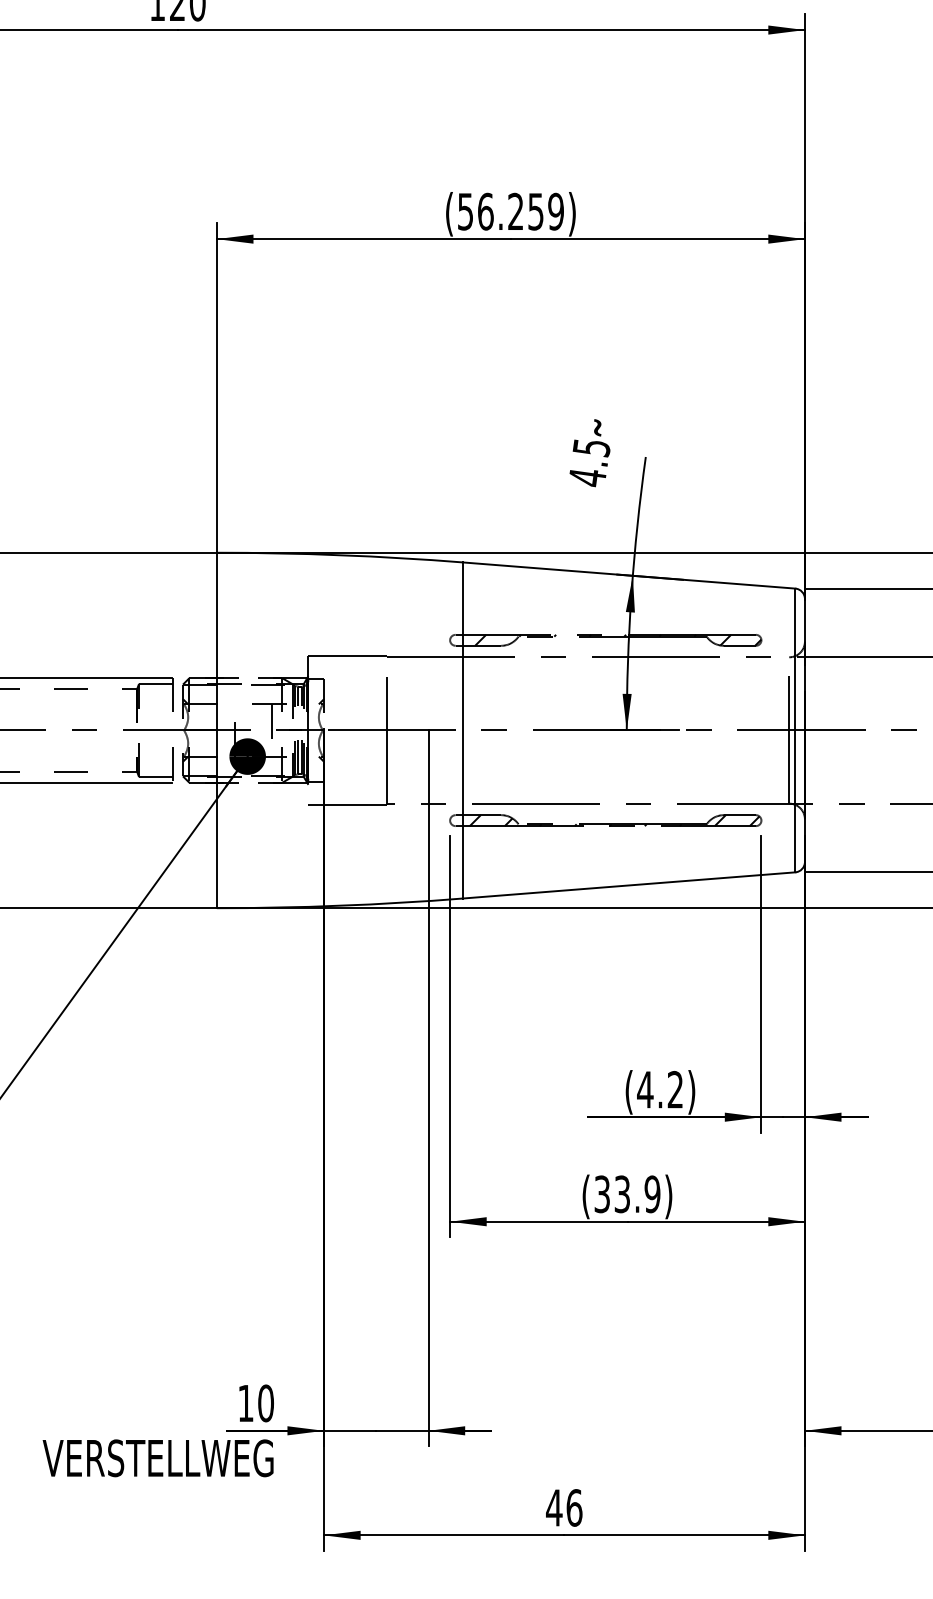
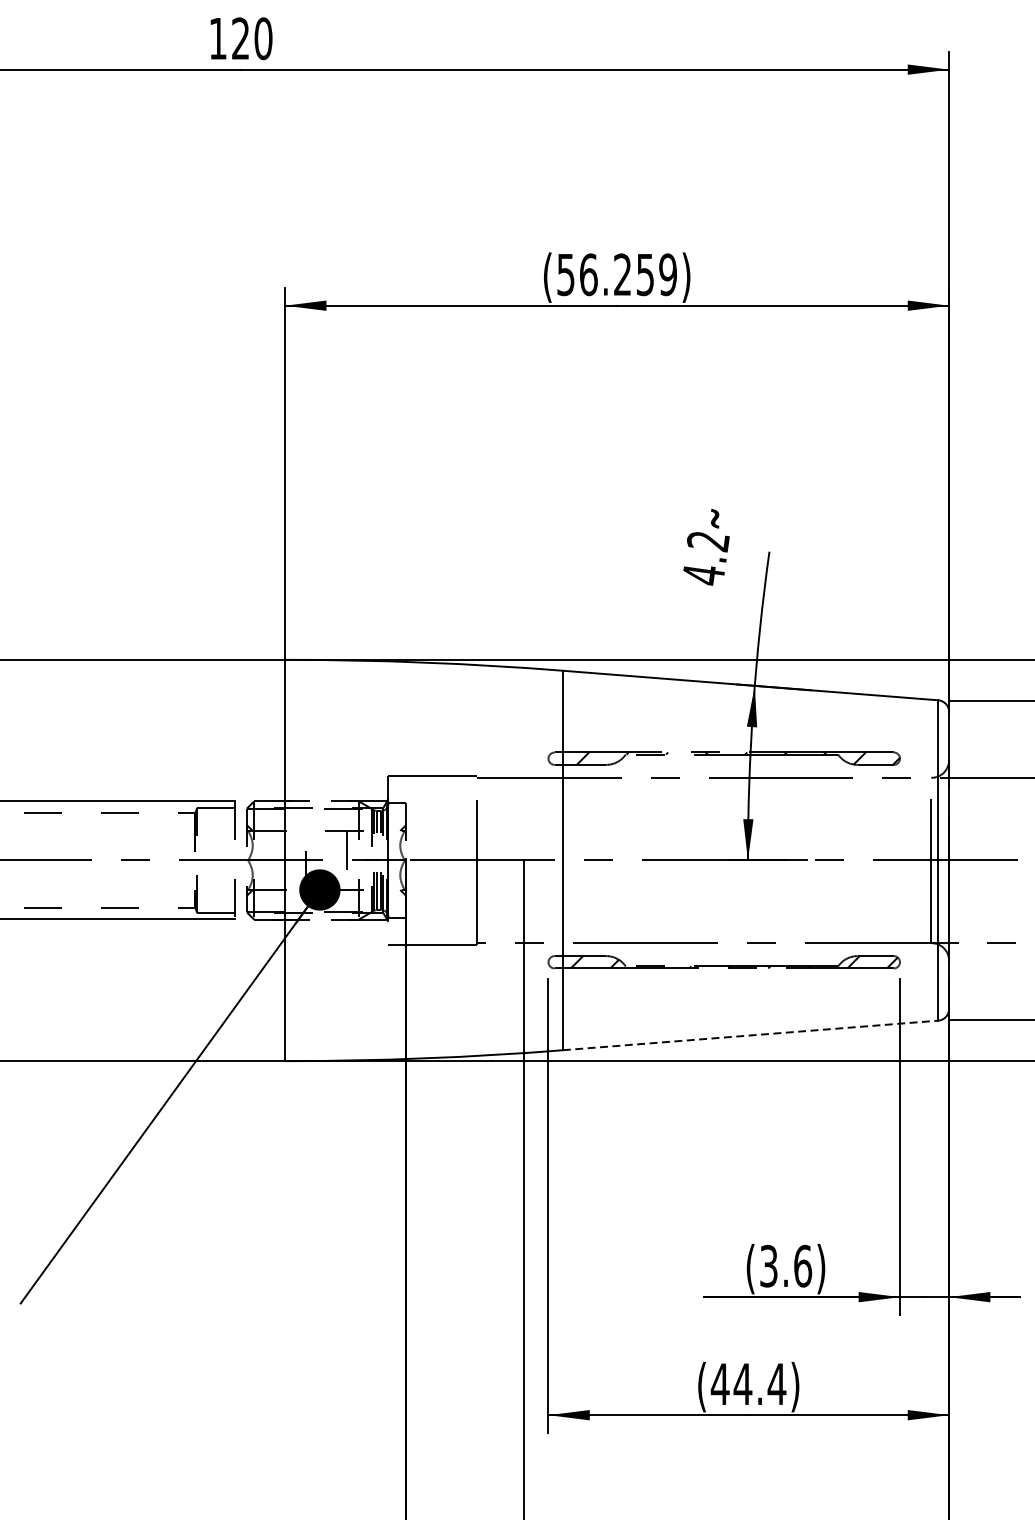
text: (591, 448) -> (708, 542), 4.5 -> 4.2
line: (629, 885) -> (751, 1035), solid -> dashed
text: (660, 1089) -> (786, 1265), (4.2) -> (3.6)
text: (626, 1194) -> (747, 1384), (33.9) -> (44.4)

